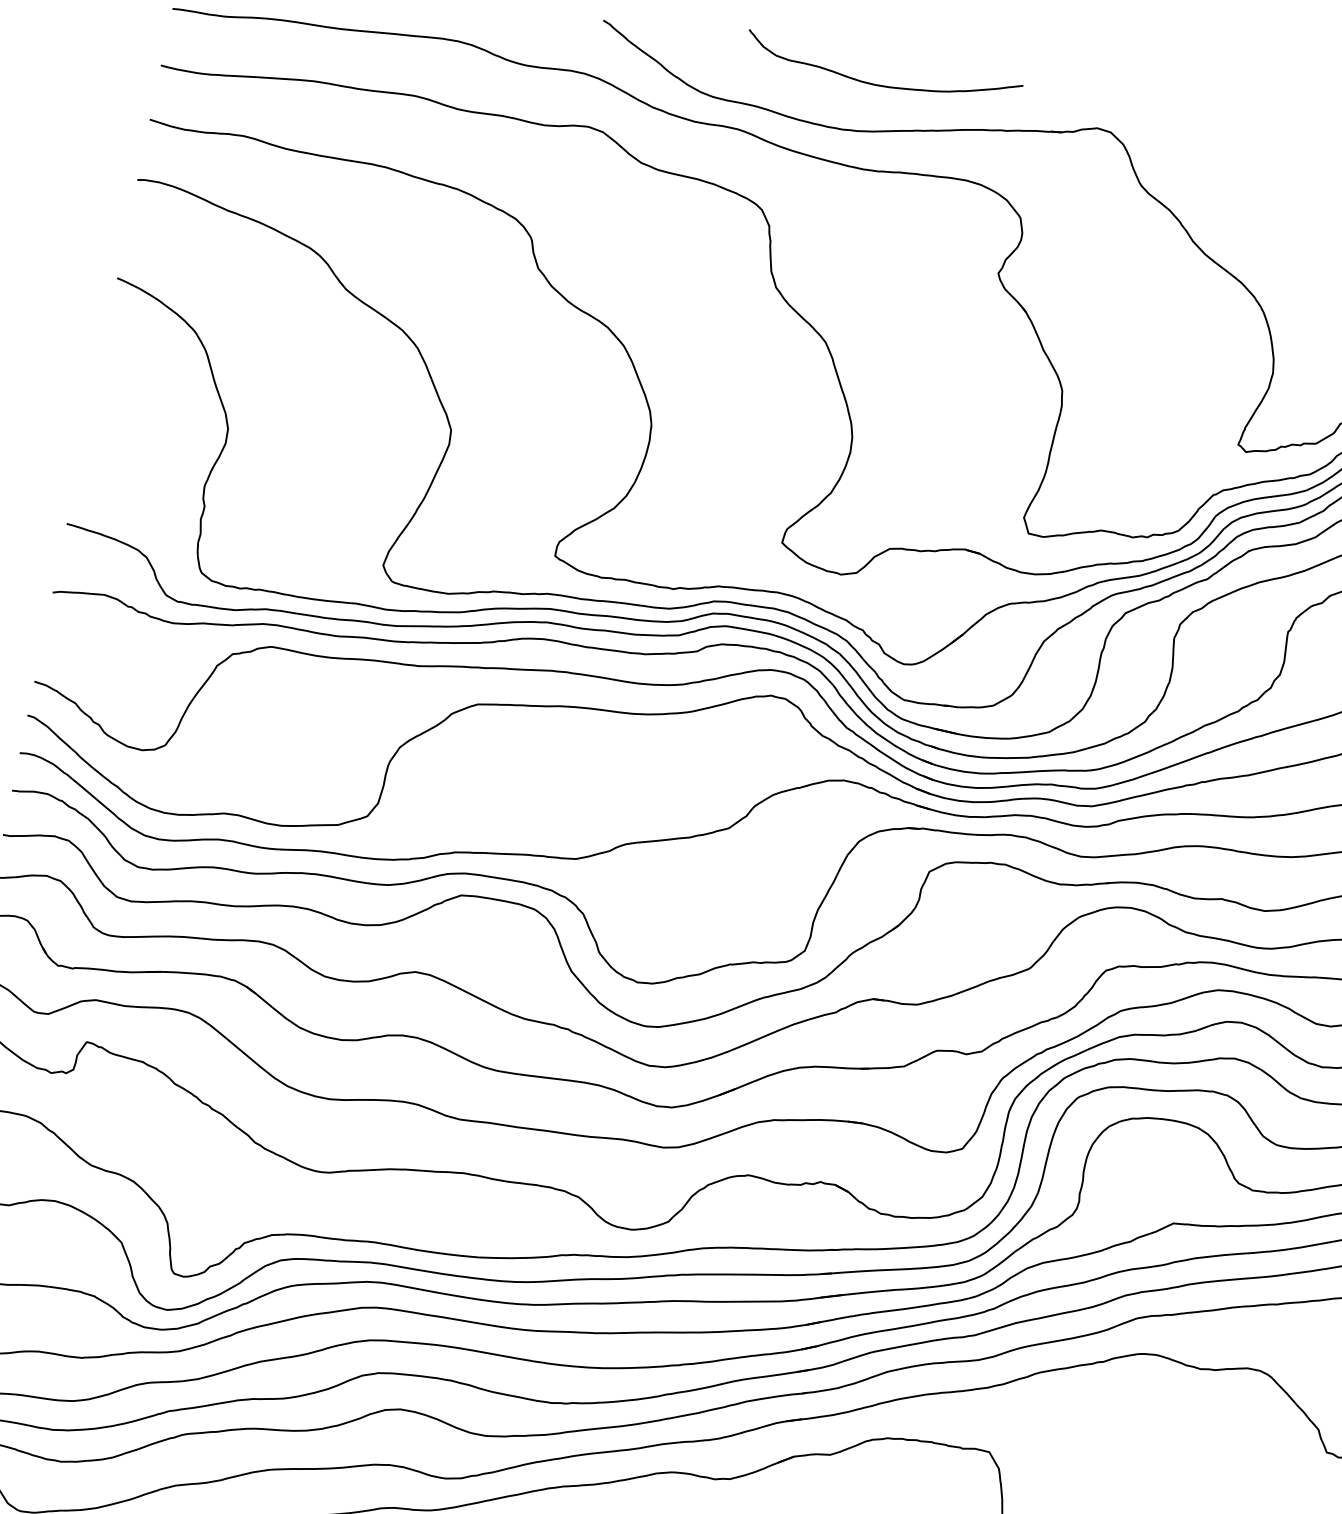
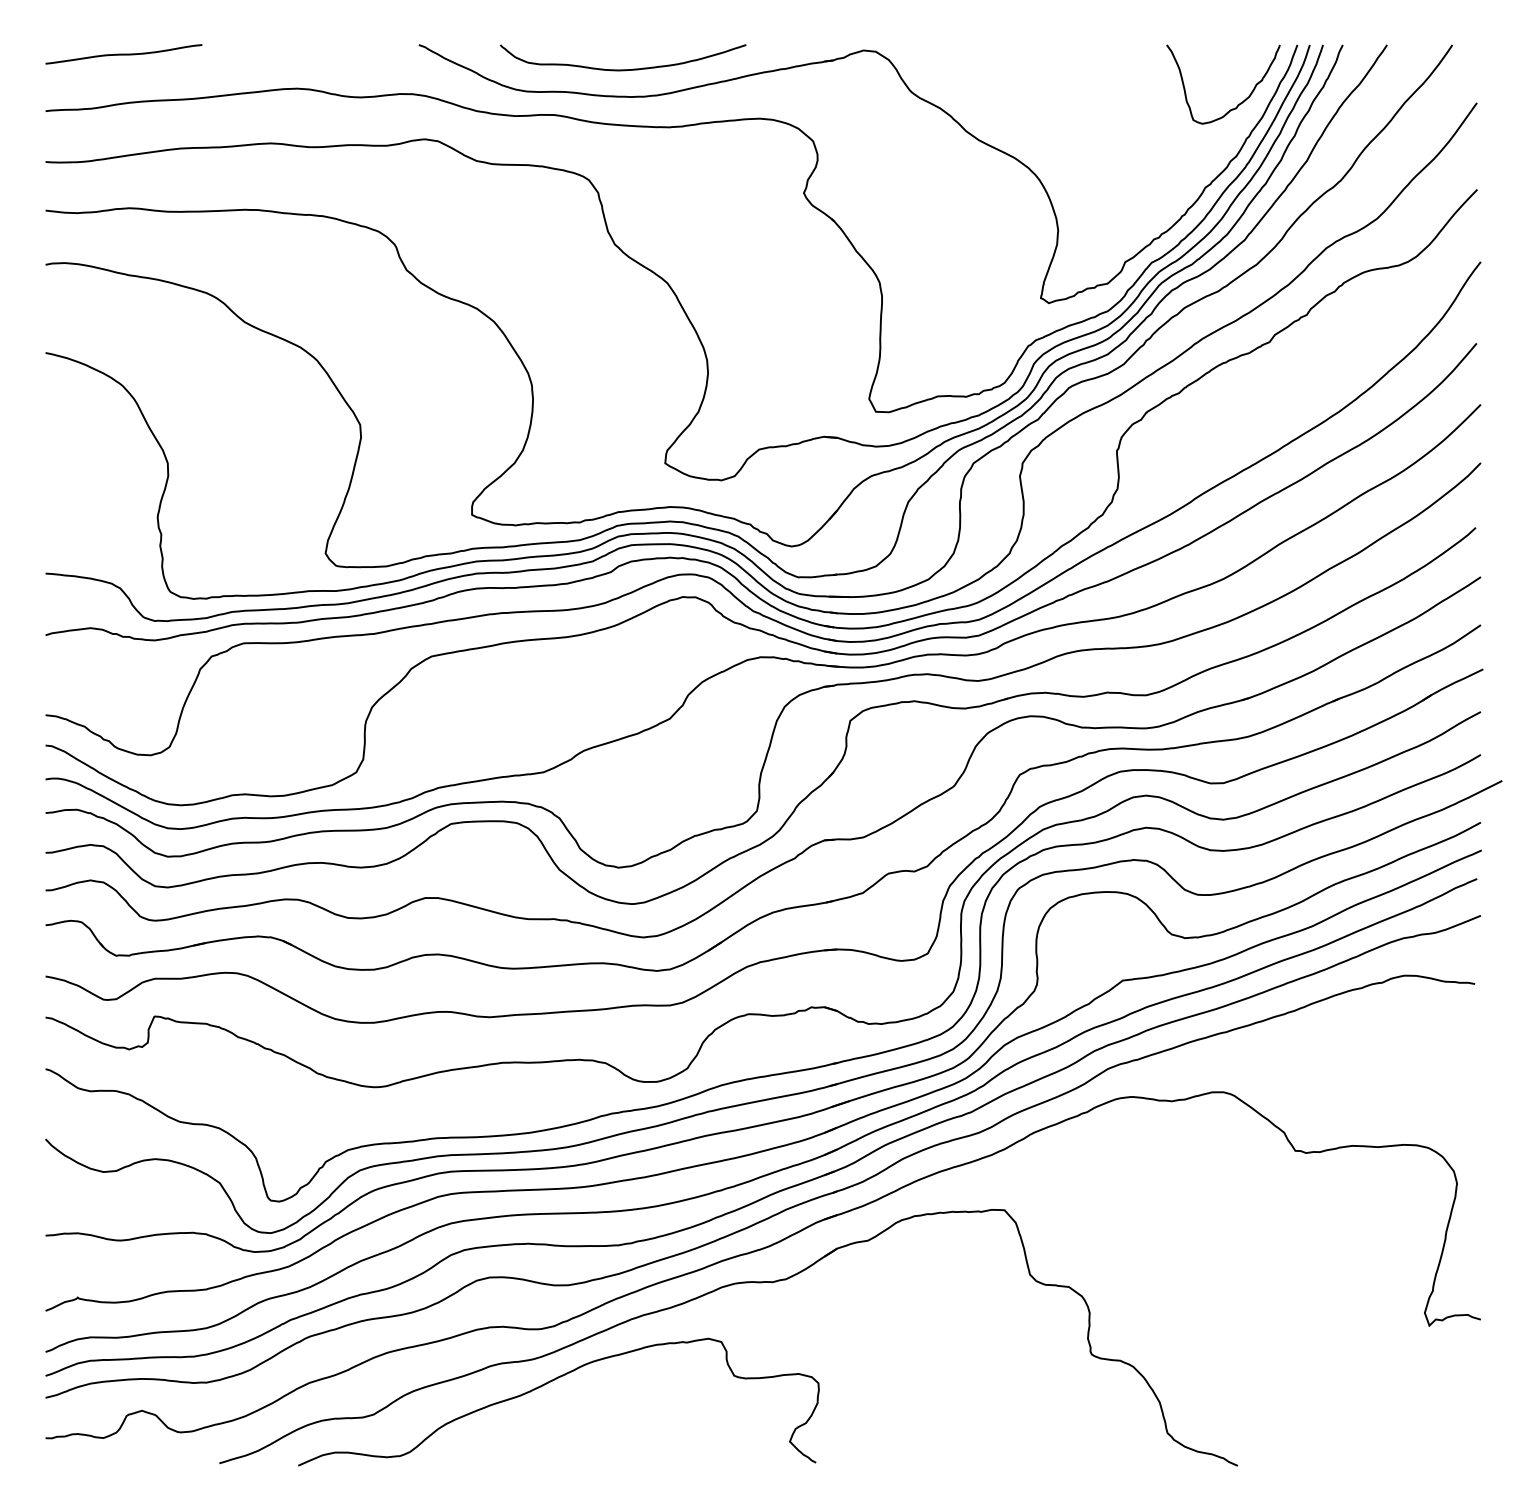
curve: (879, 84) -> (622, 69), moved

